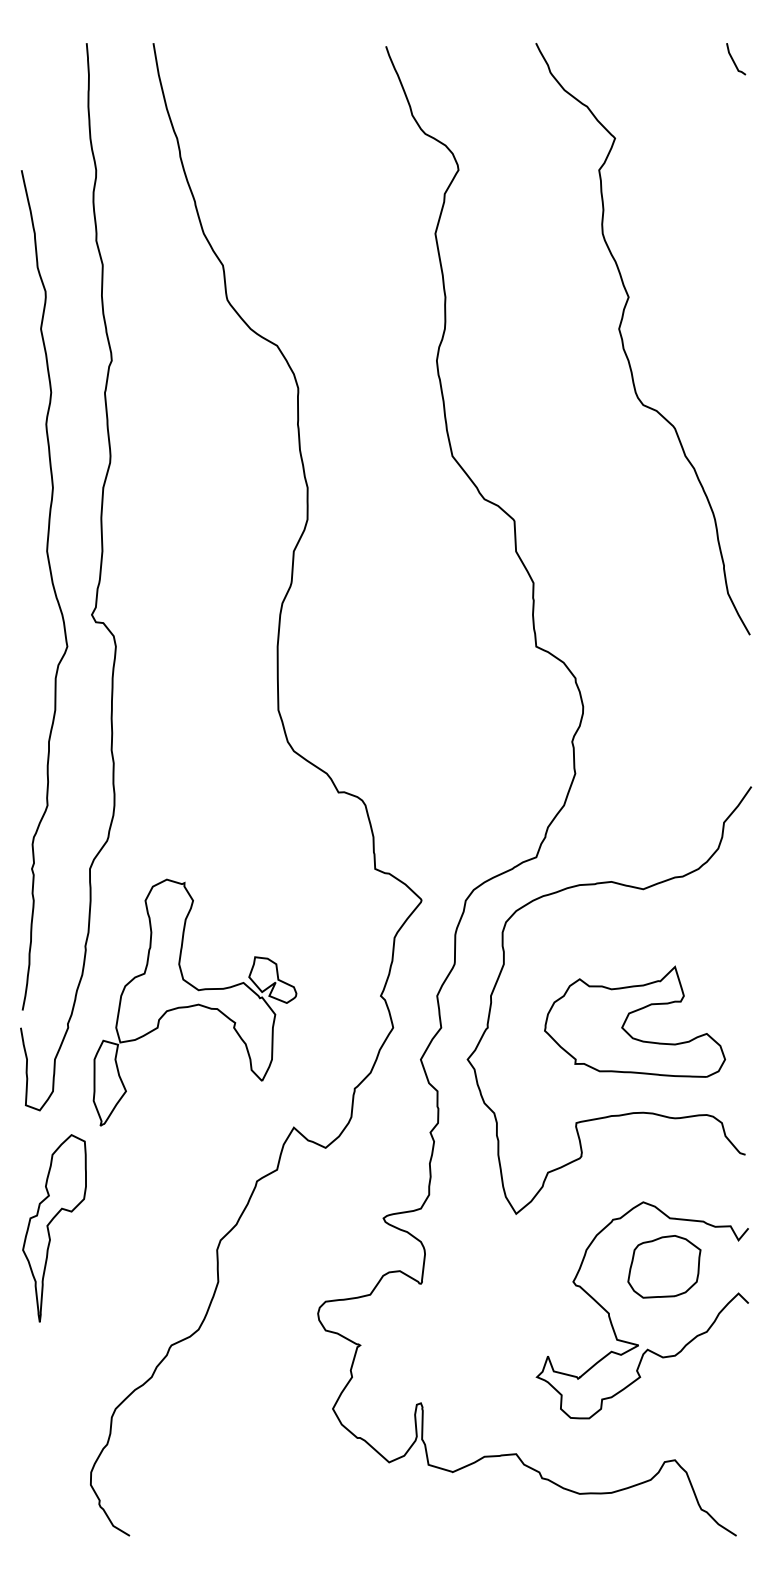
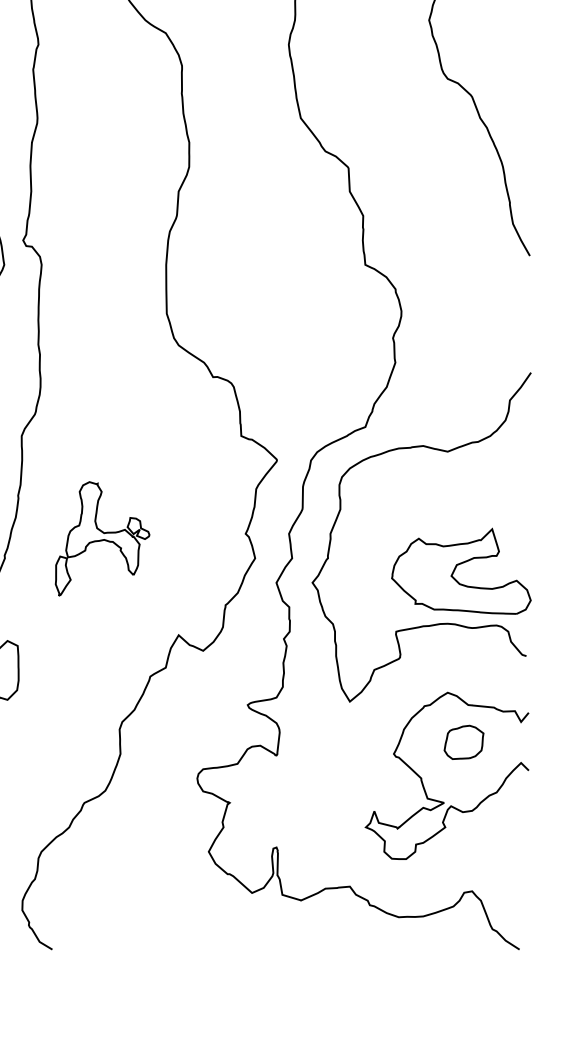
part: (194, 1002) -> (102, 538), size x0.6
part: (628, 1017) -> (456, 568), moved
part: (664, 1266) -> (464, 742), size x0.7

